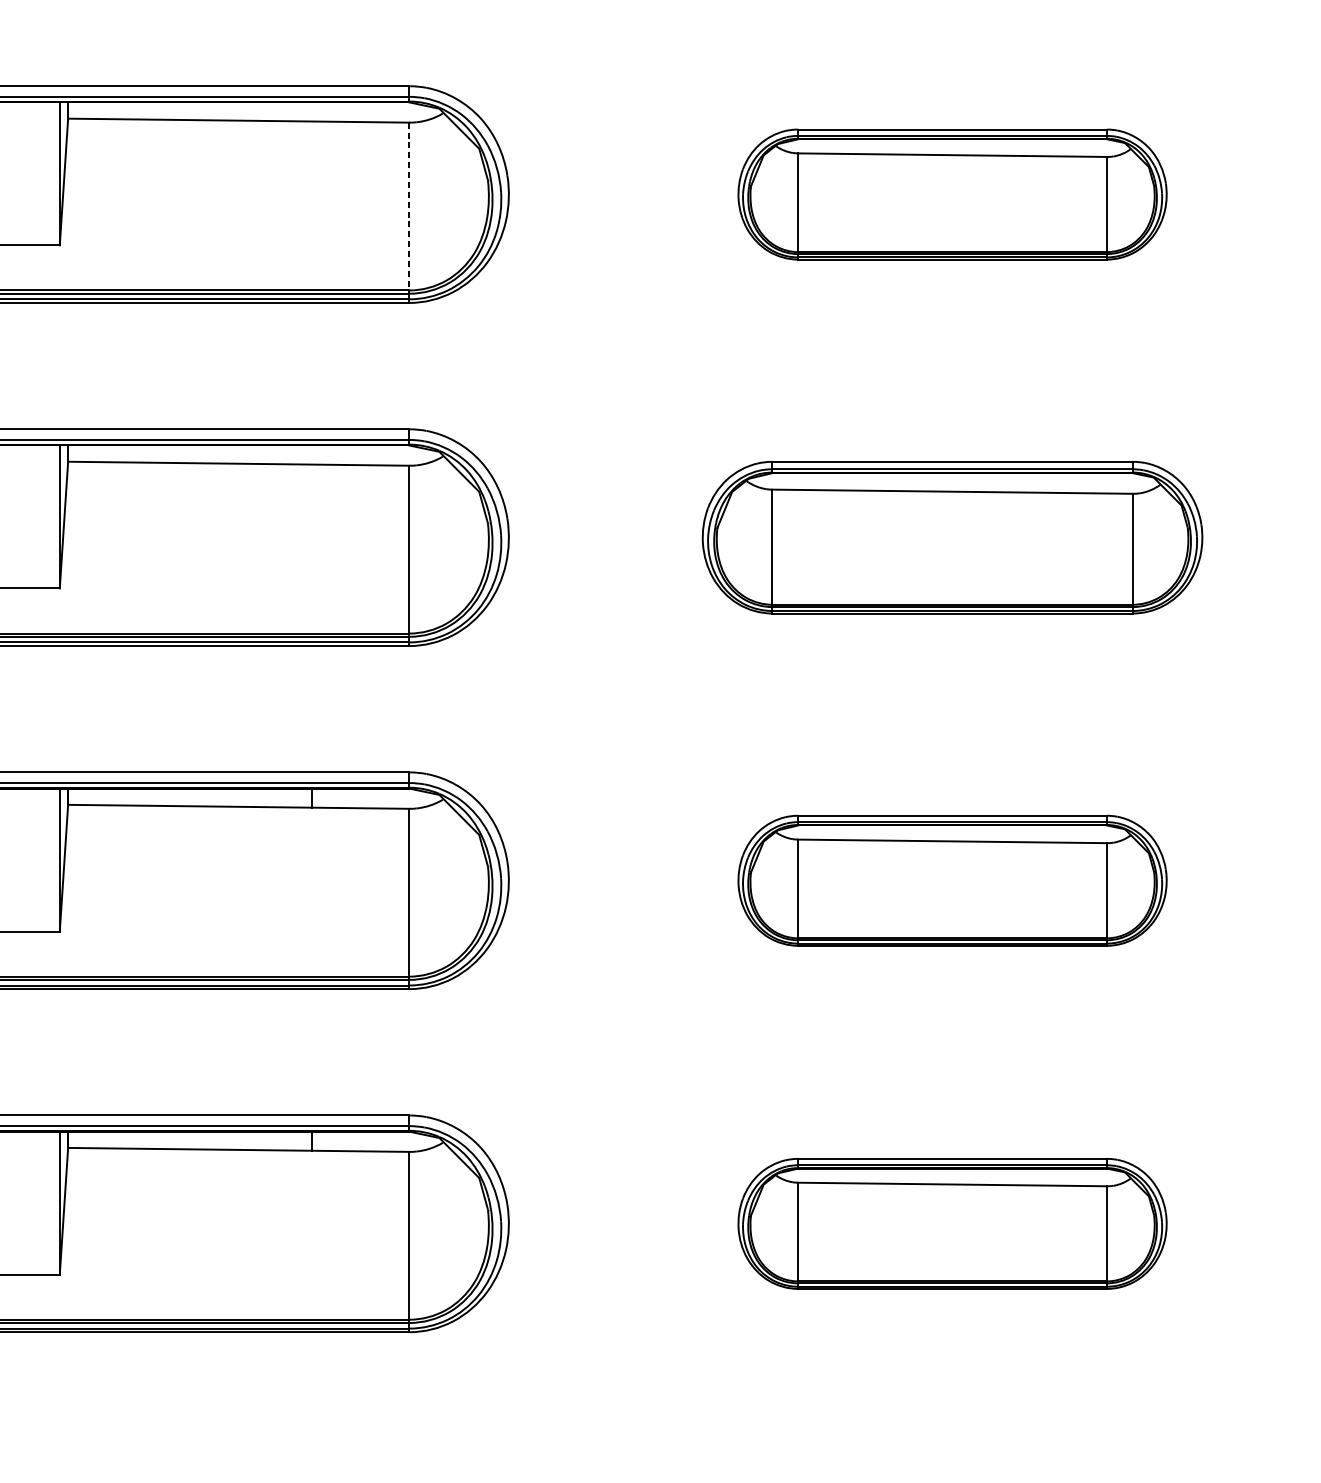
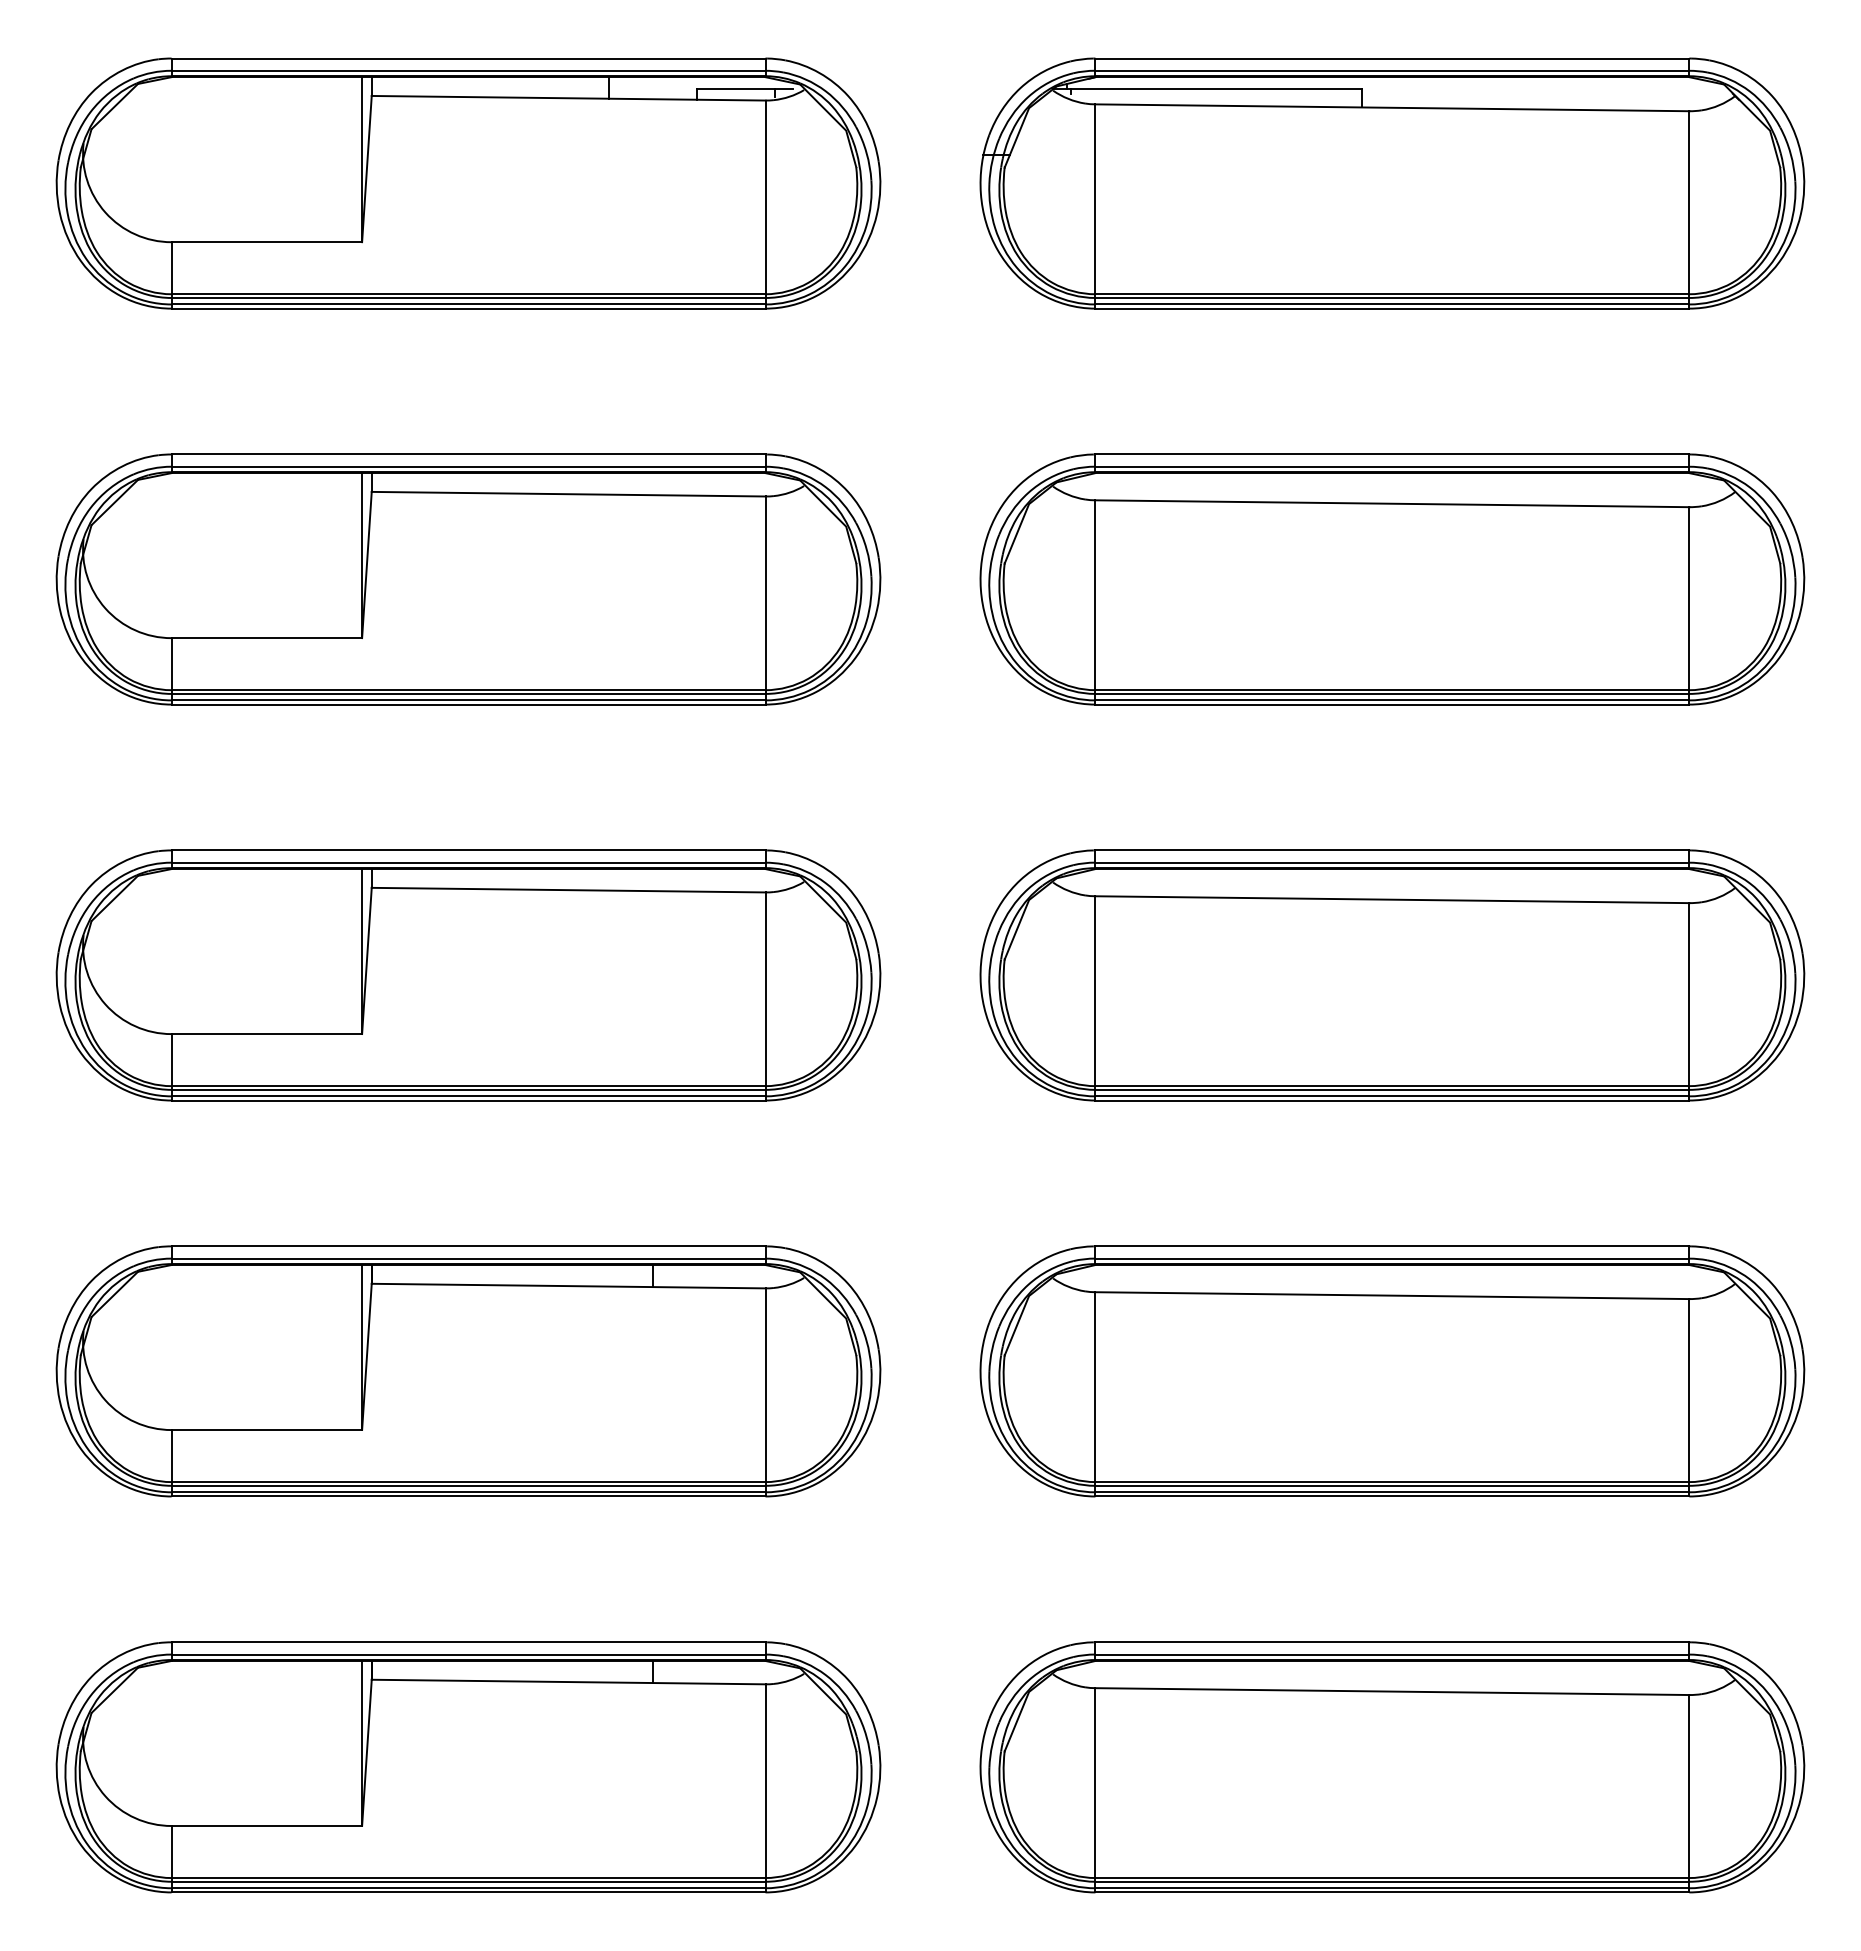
part: (952, 194) -> (1392, 579), size x1.67
line: (409, 208) -> (765, 595), dashed -> solid
part: (952, 537) -> (1392, 975), size x1.43
part: (952, 880) -> (1392, 1371), size x1.67
part: (952, 1223) -> (1392, 1767), size x1.67

